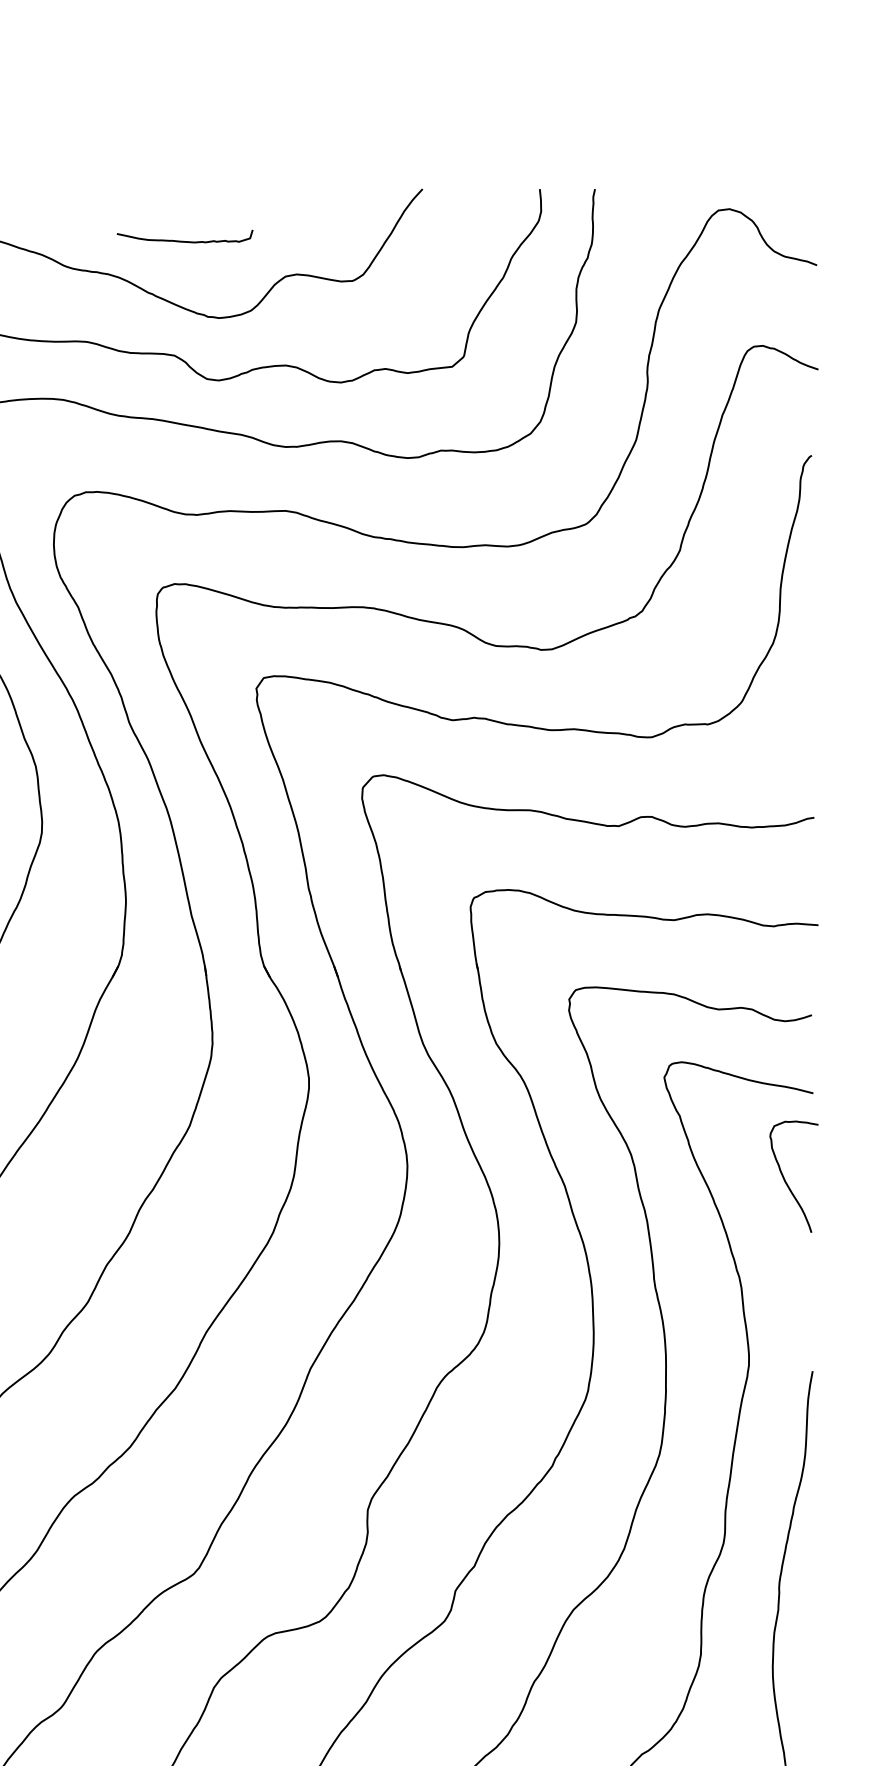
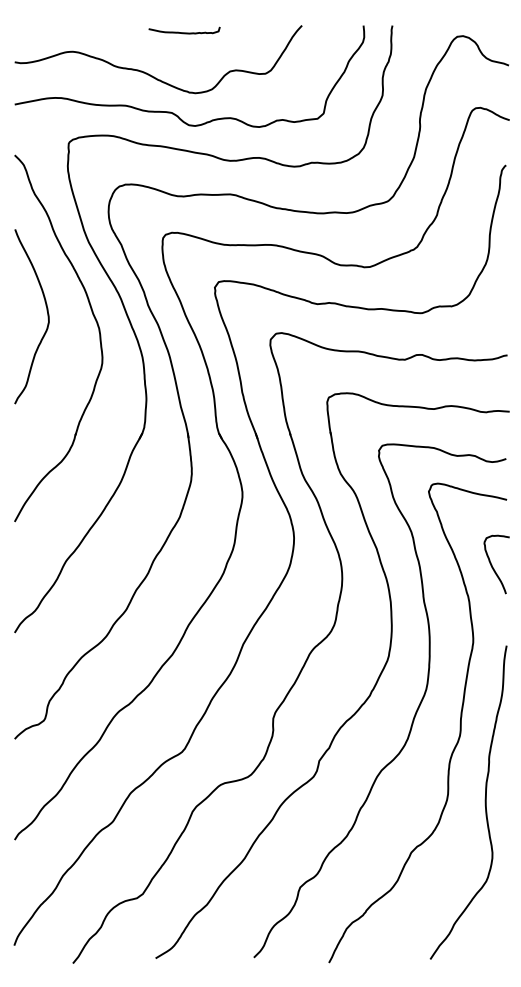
curve: (185, 240) -> (184, 32), moved
curve: (785, 1176) -> (492, 564), moved

